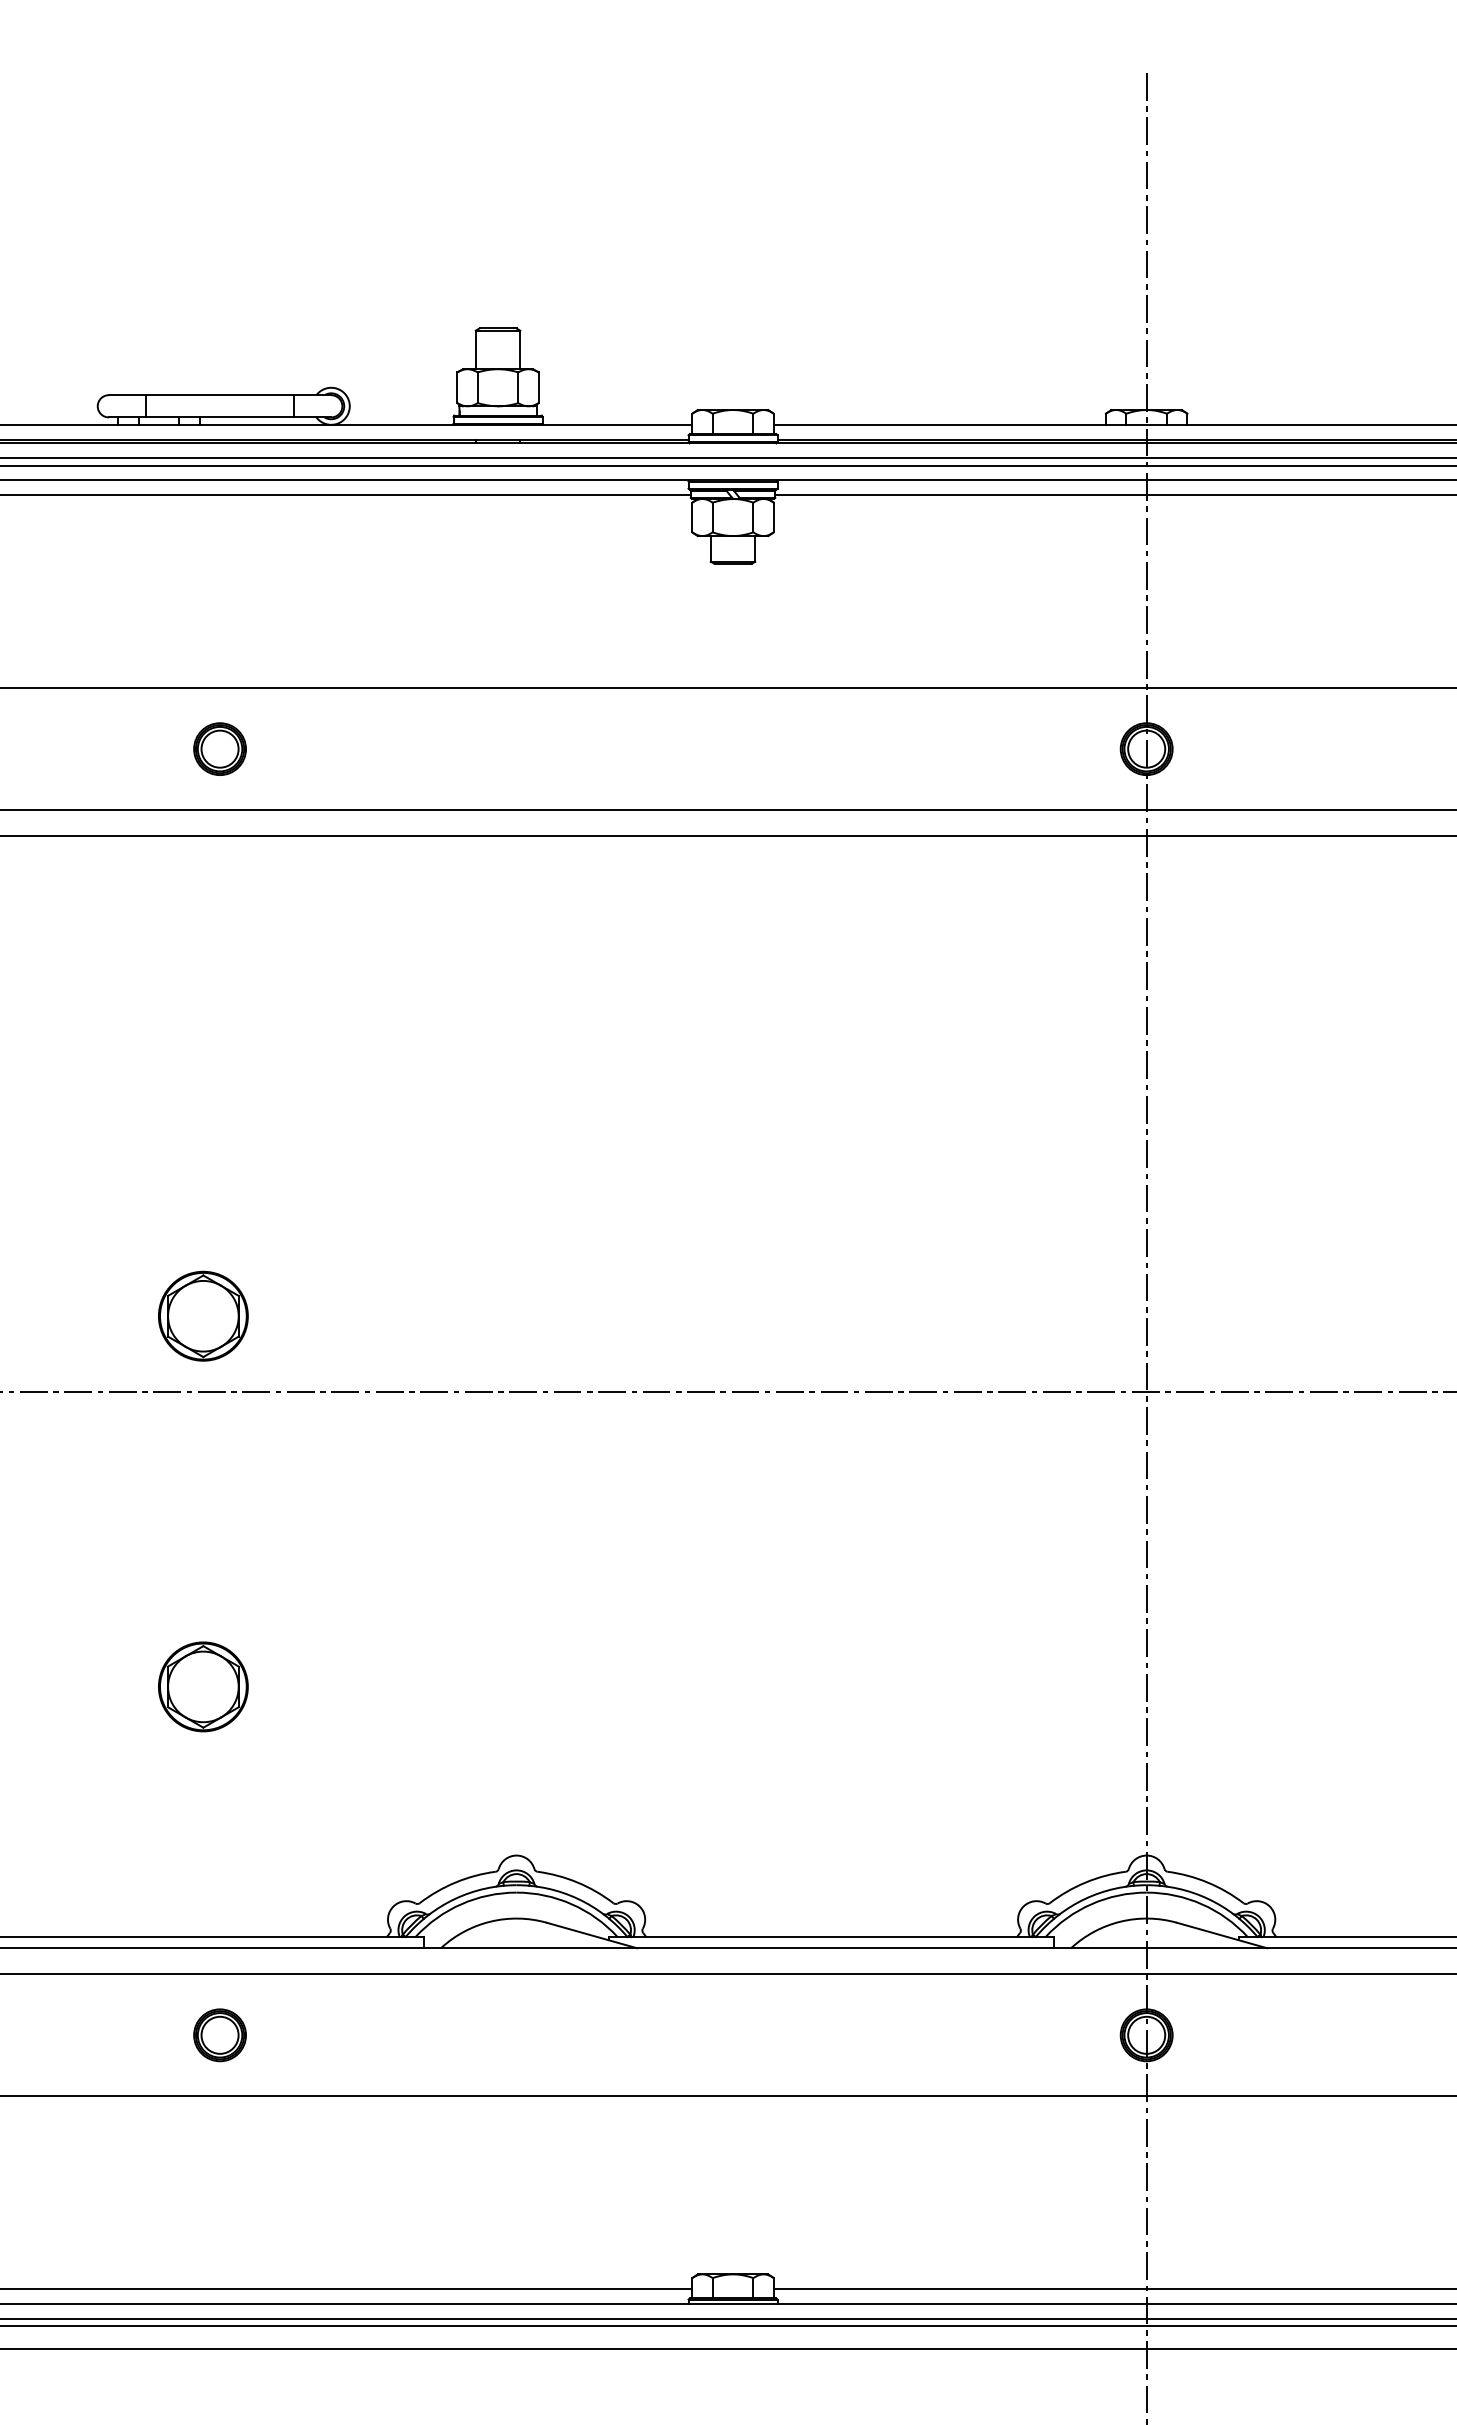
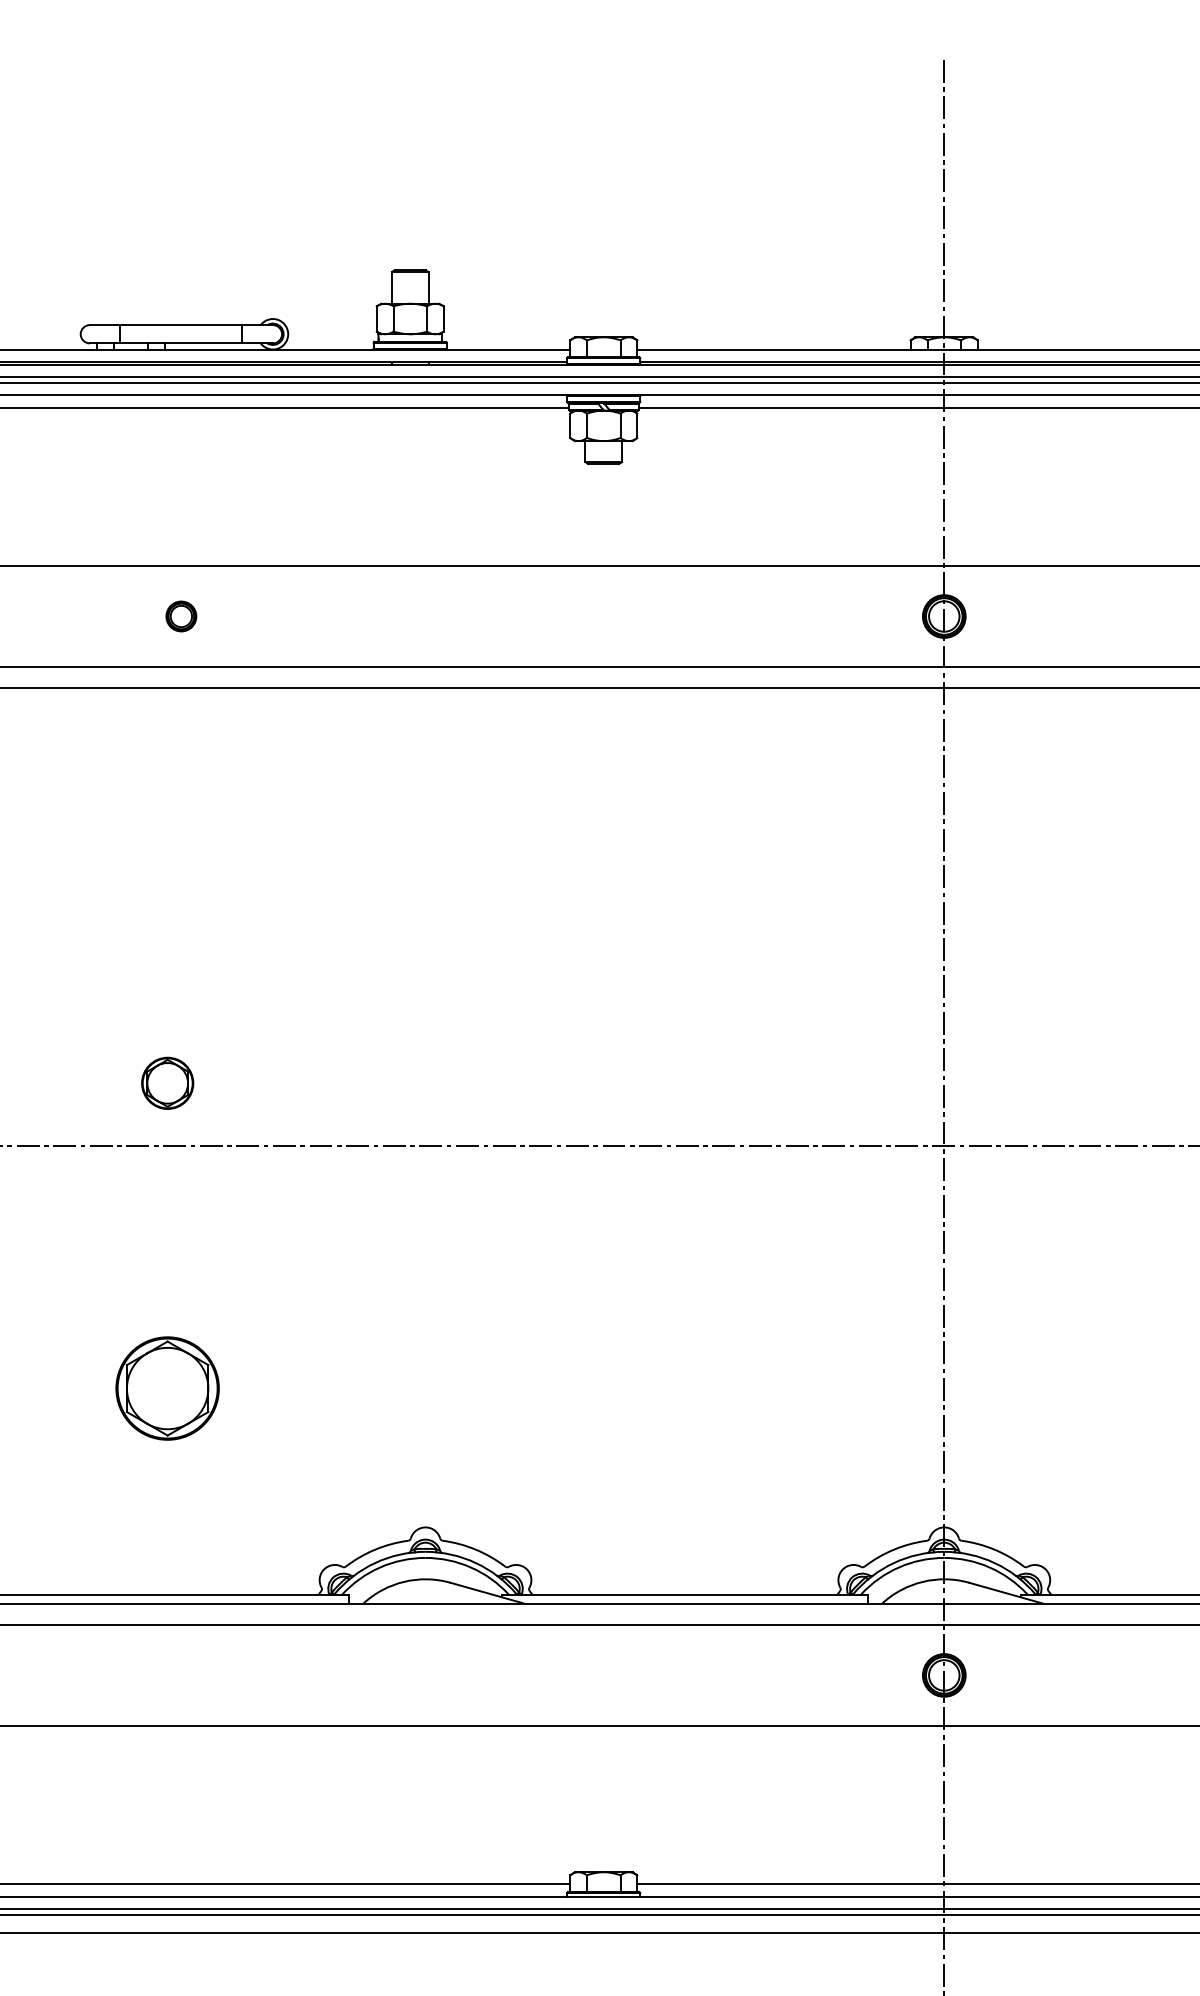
part: (219, 748) -> (180, 615), size x0.7
part: (203, 1315) -> (167, 1082), size x0.7
part: (203, 1686) -> (167, 1388), size x1.4
part: (219, 2035) -> (180, 1675), removed

